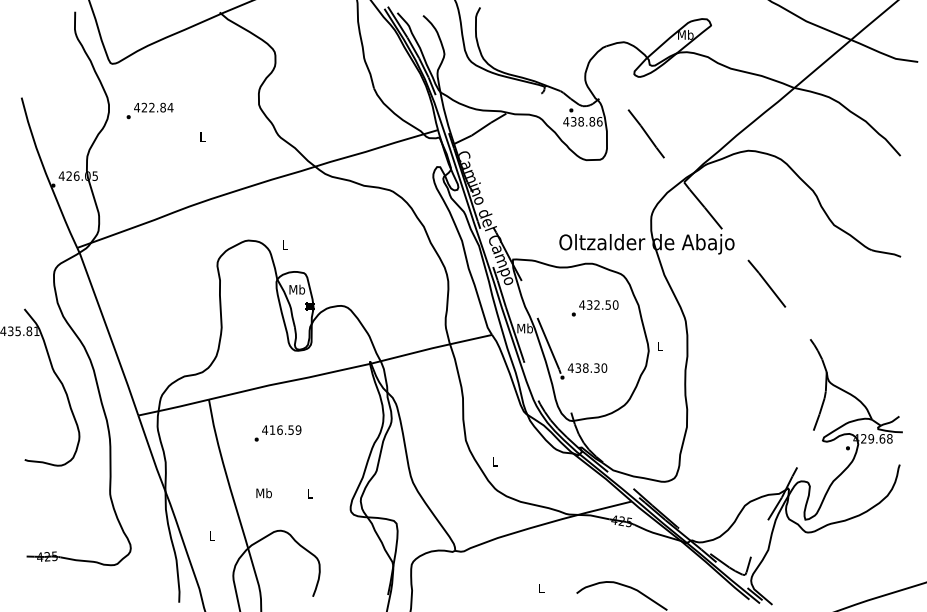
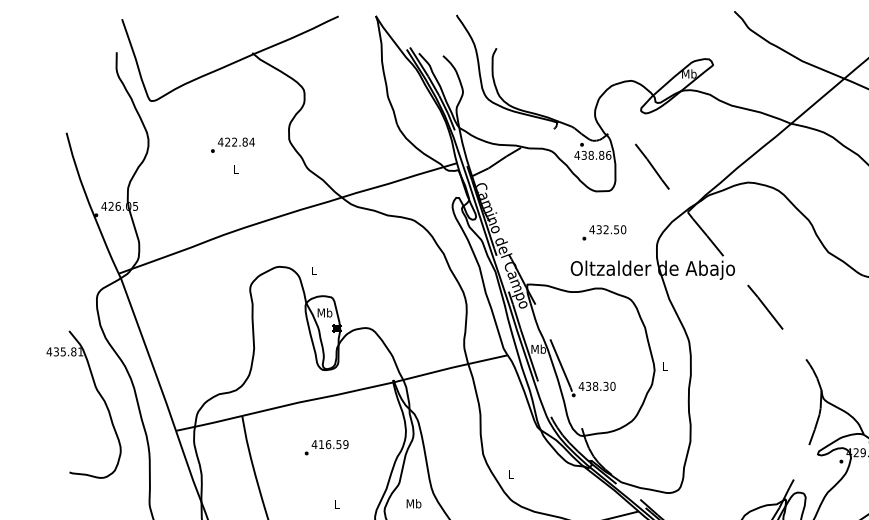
text: (149, 110) -> (232, 144), moved
text: (594, 308) -> (603, 232), moved
text: (277, 433) -> (326, 447), moved
text: (263, 493) -> (413, 503), moved

